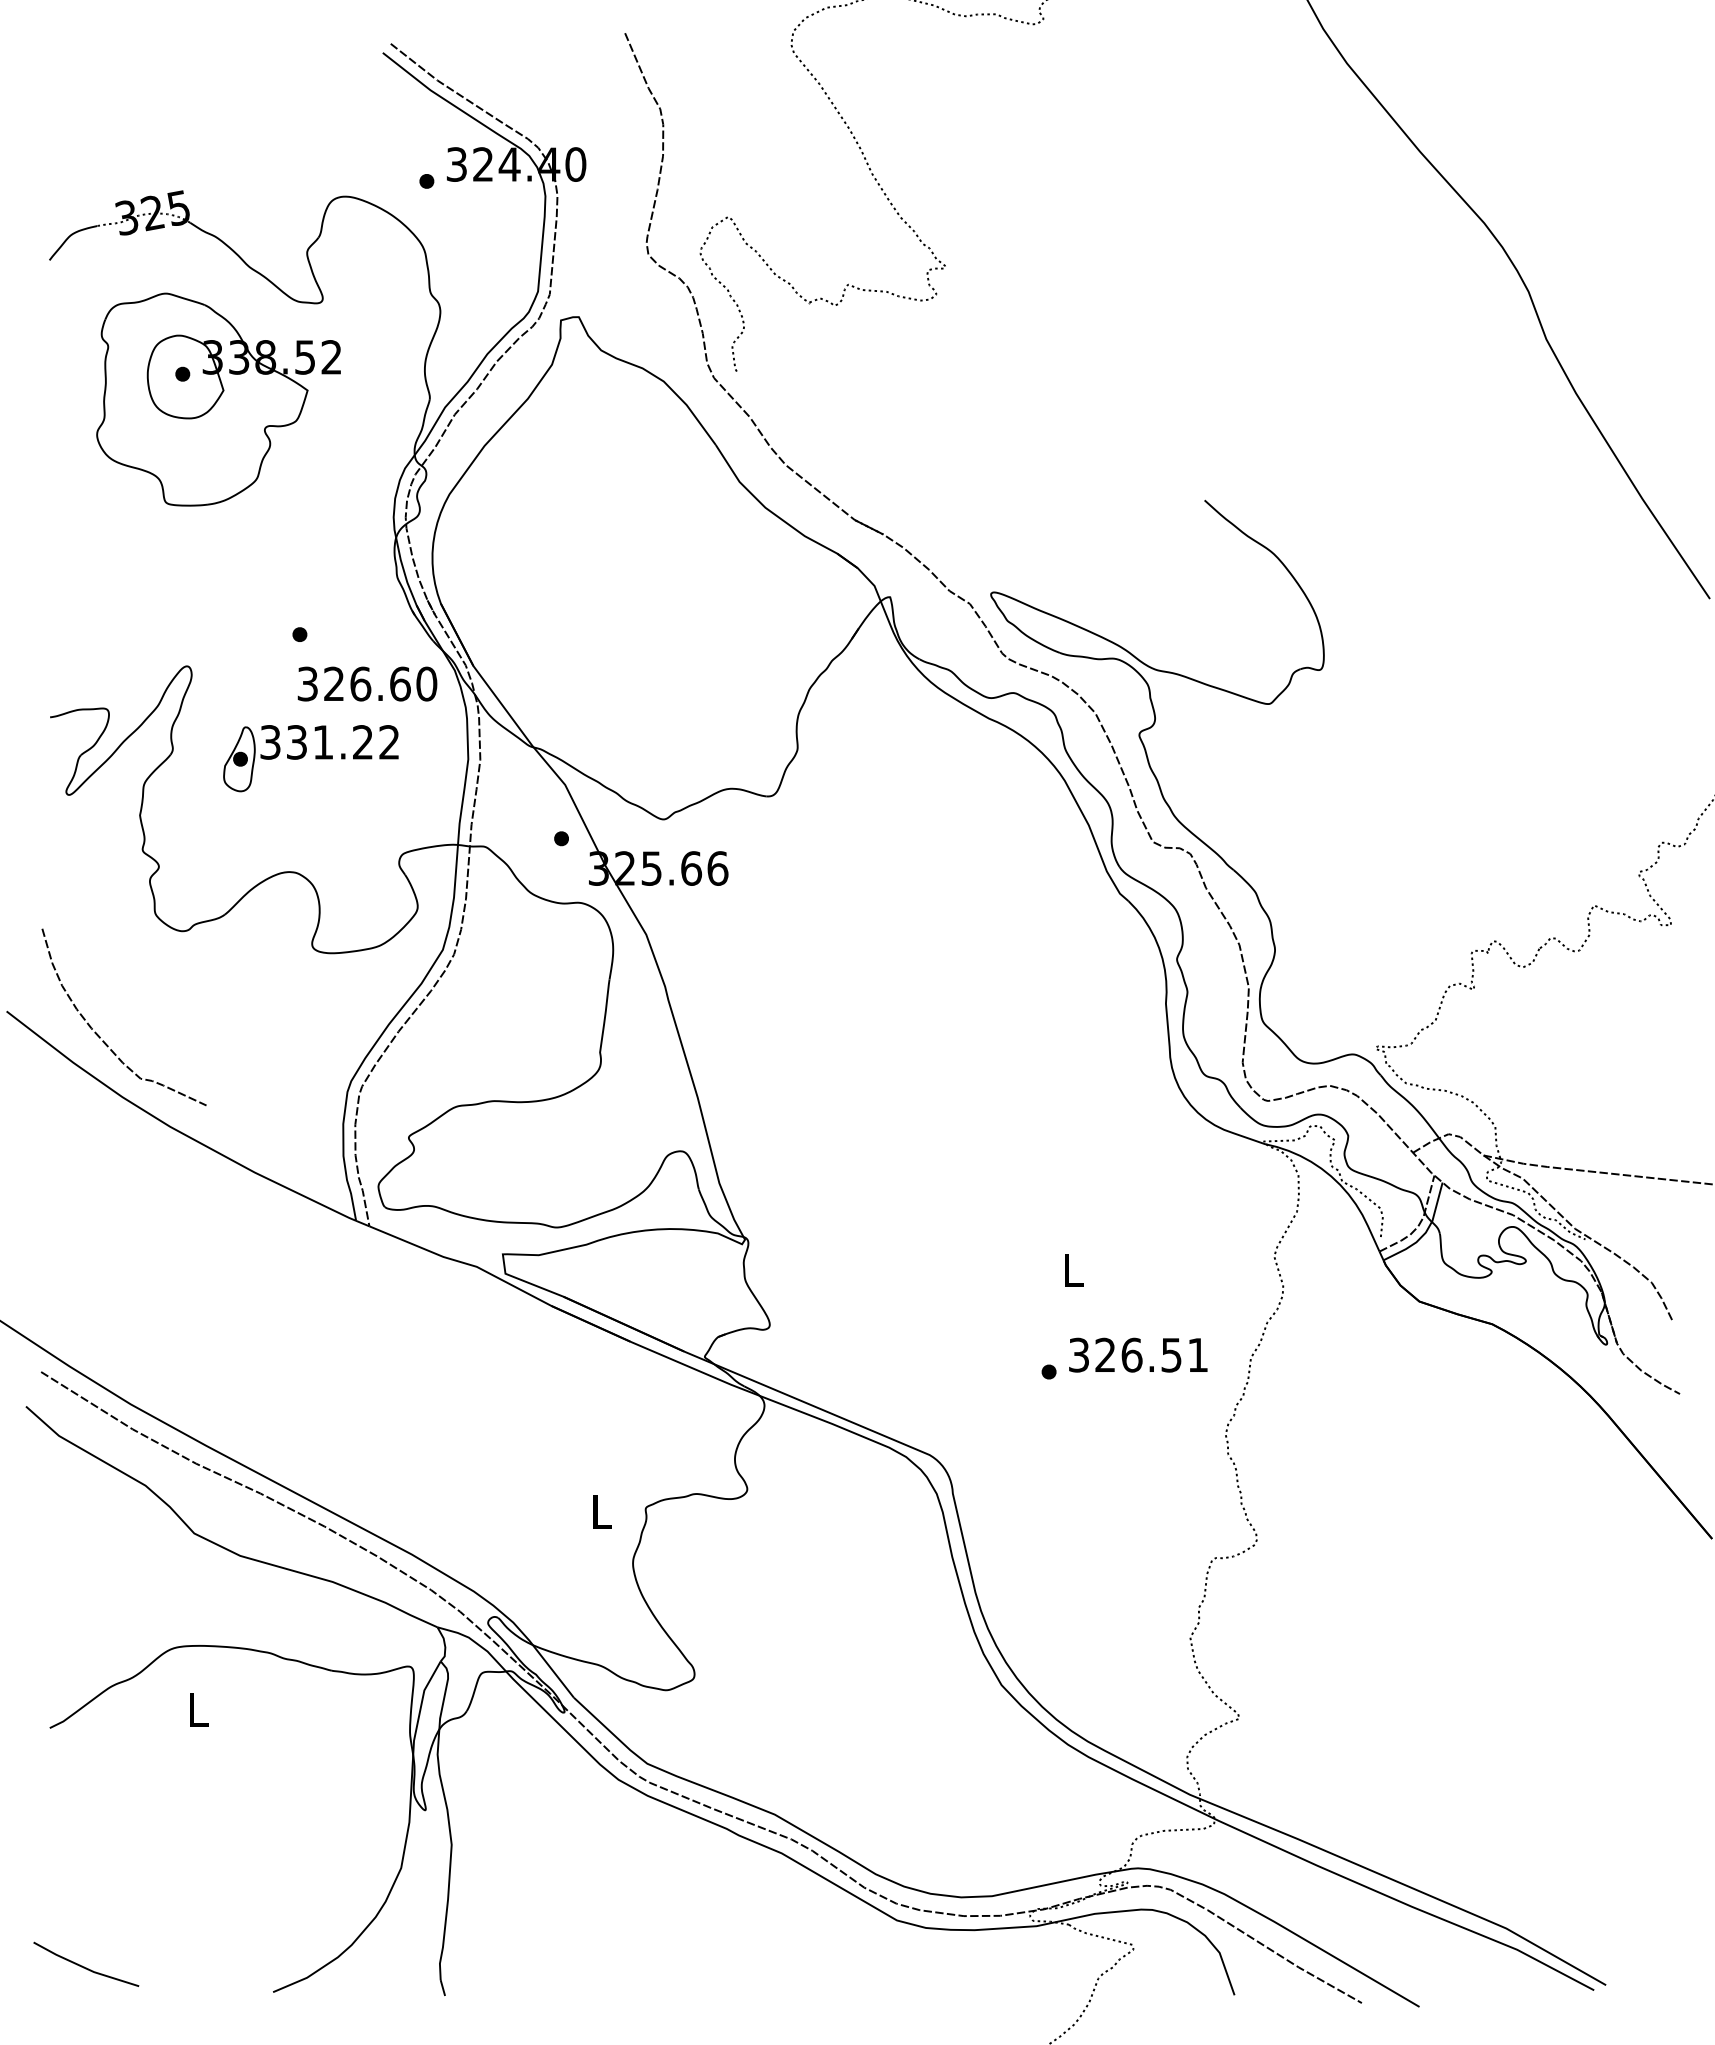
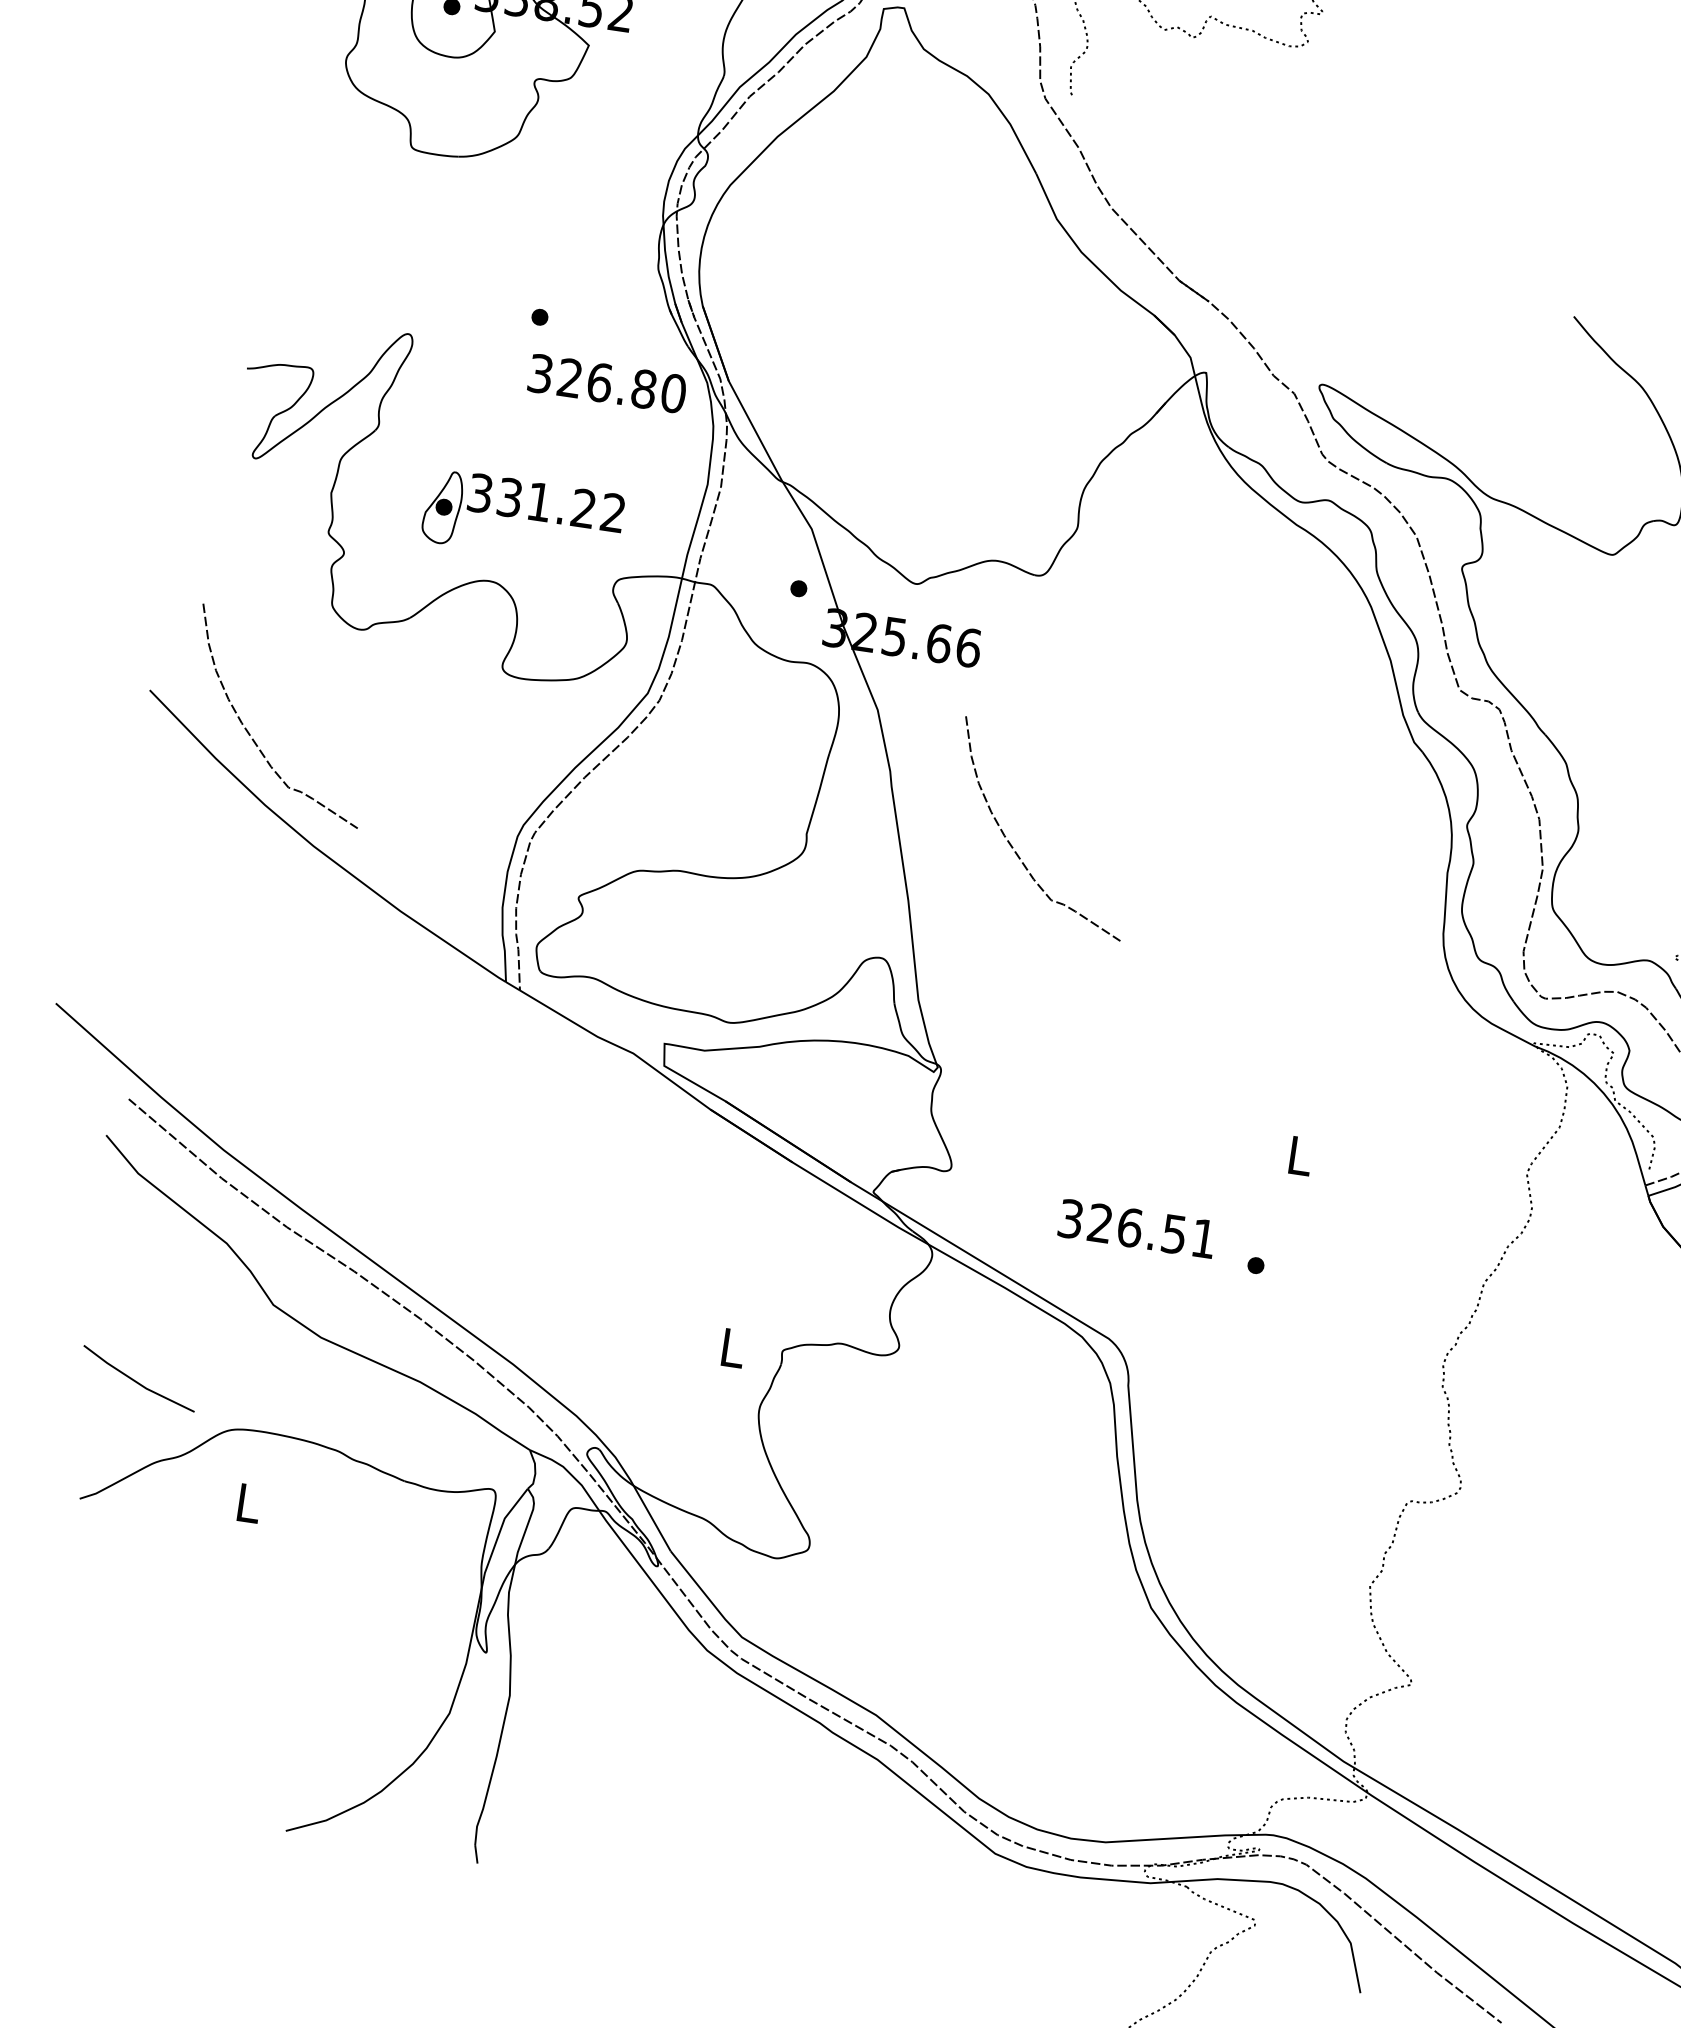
text: (400, 683) -> (644, 388), 326.60 -> 326.80
part: (310, 758) -> (522, 517), moved
curve: (782, 1036) -> (1013, 846), added
text: (1138, 1354) -> (1137, 1228), moved
line: (84, 1966) -> (136, 1380), moved

